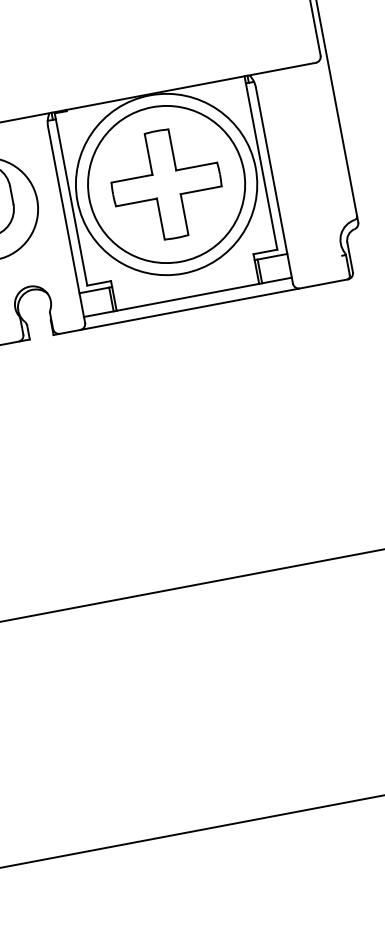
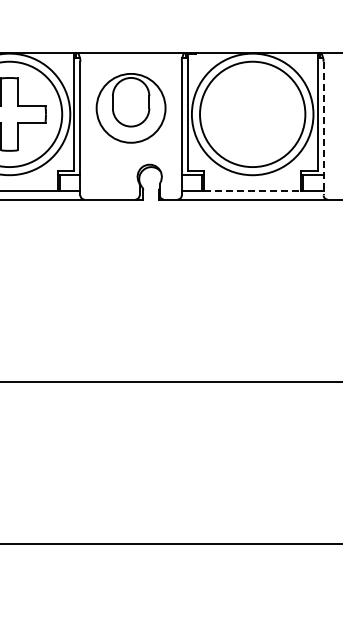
part: (166, 184) -> (252, 114), removed
line: (274, 185) -> (323, 128), solid -> dashed
line: (187, 297) -> (252, 191), solid -> dashed

